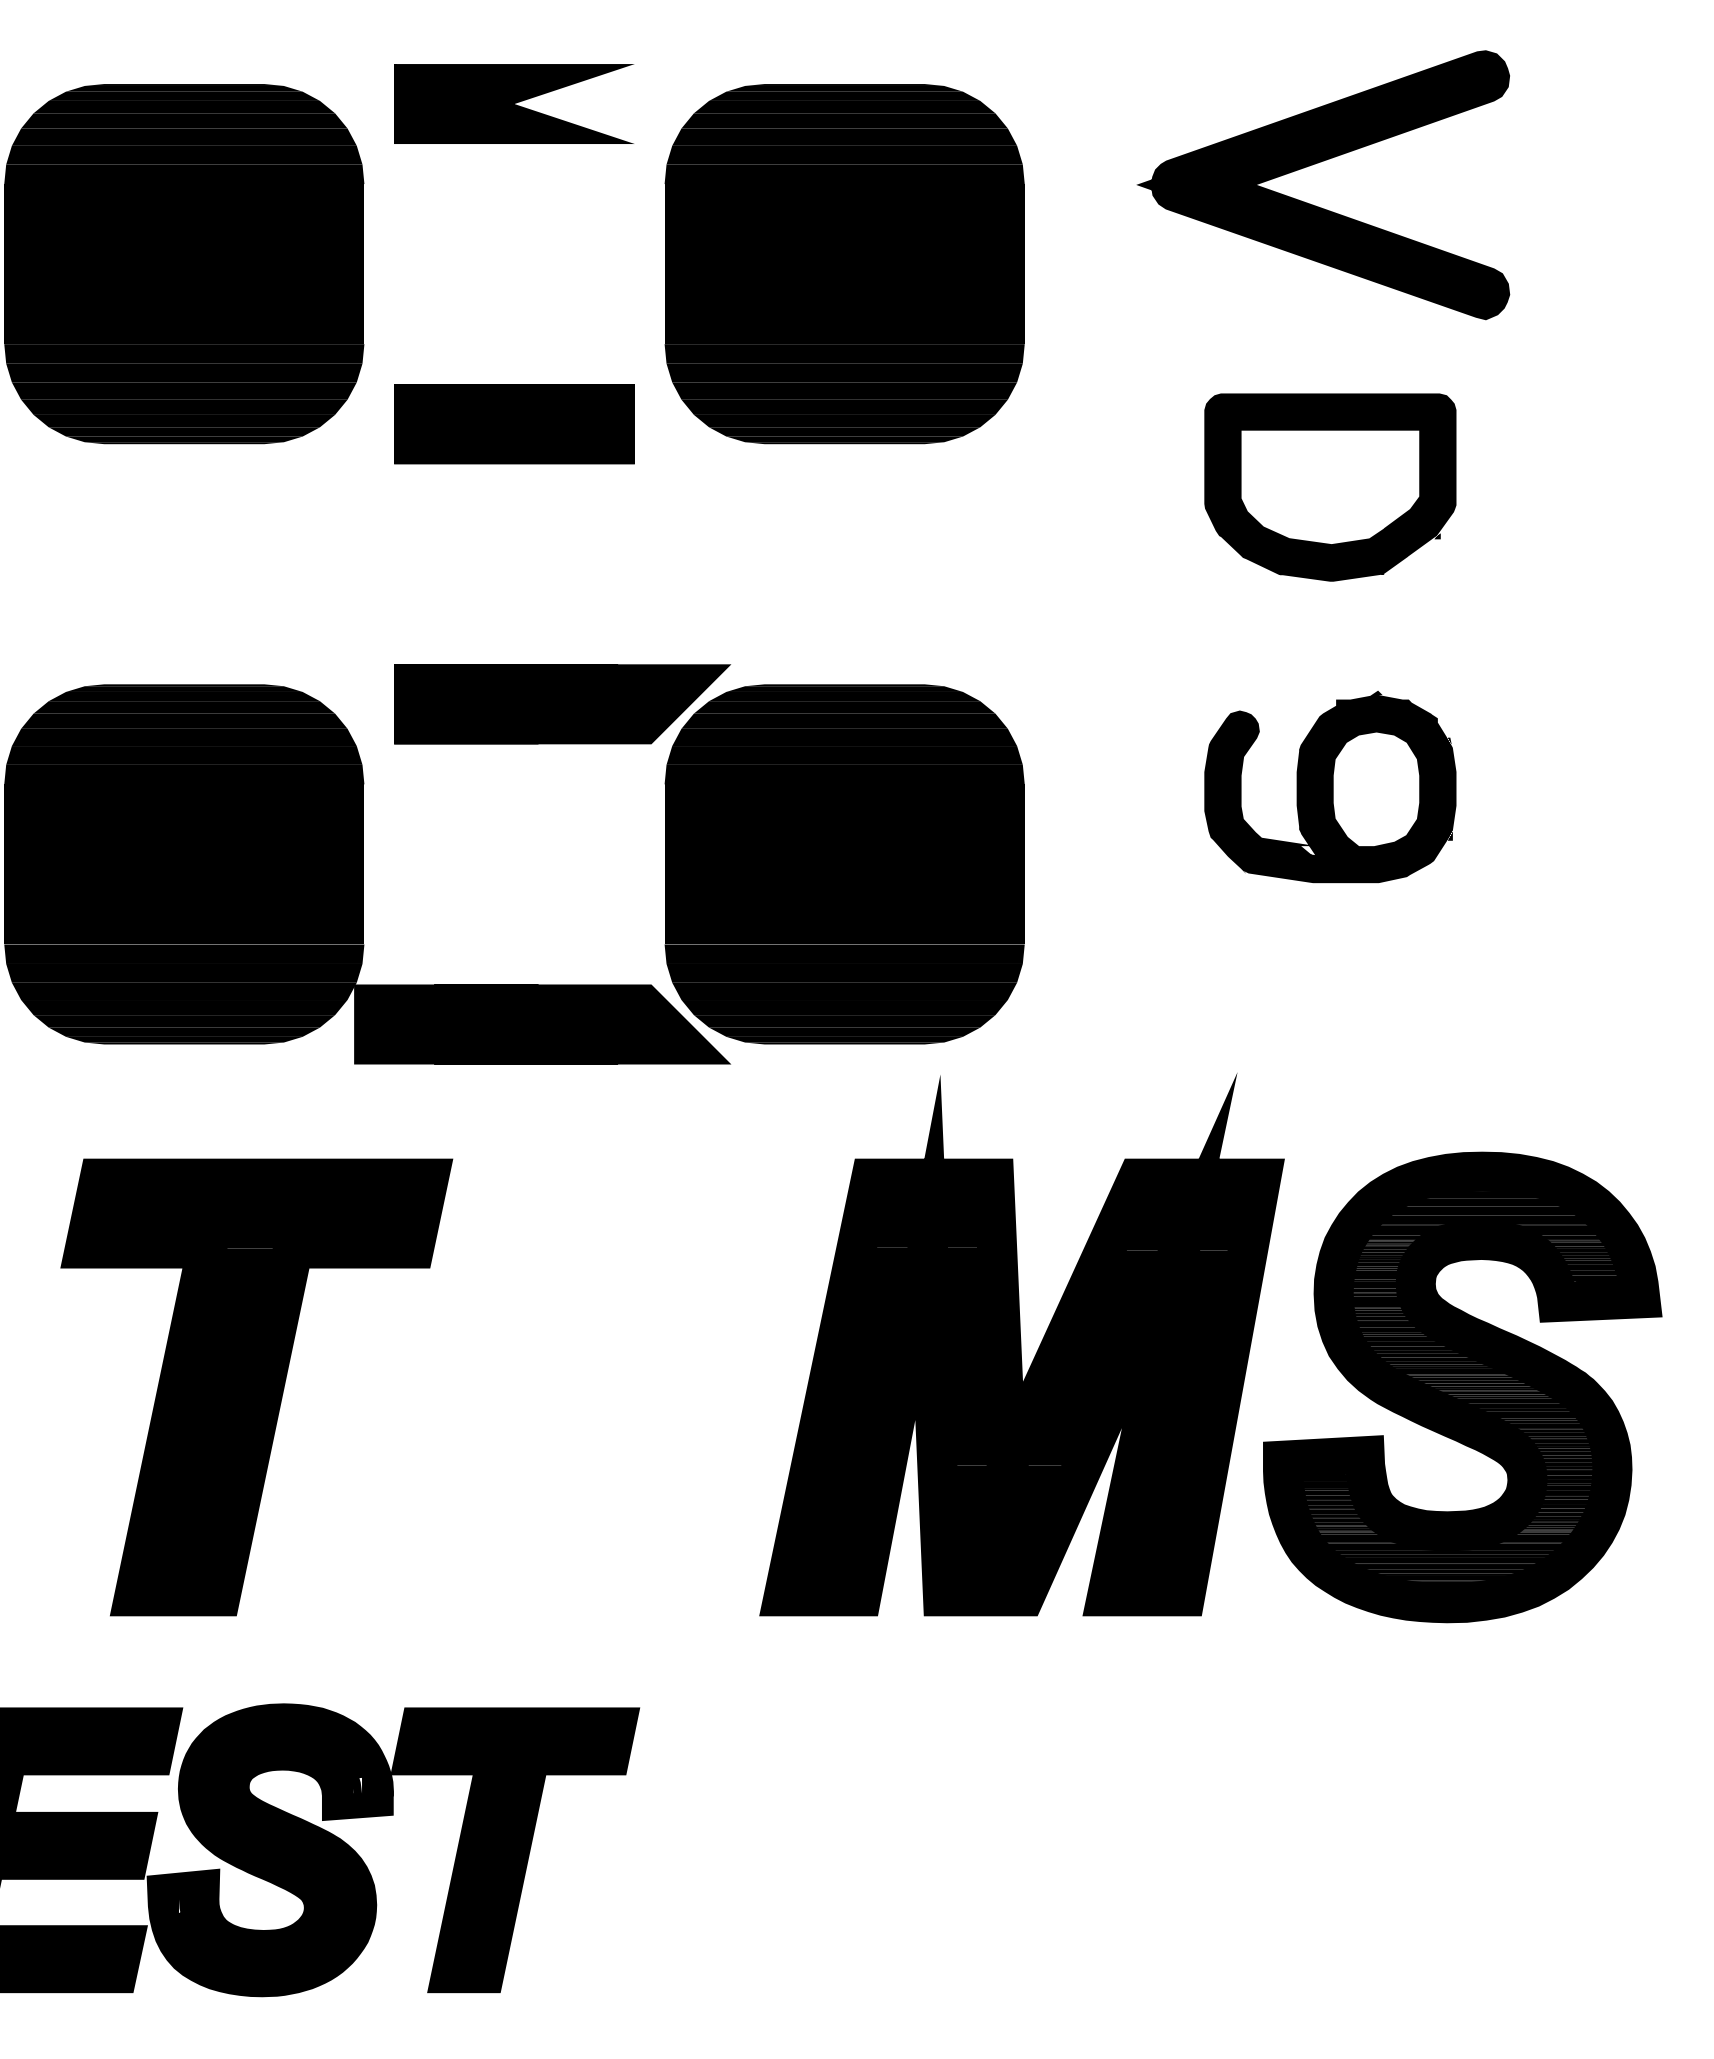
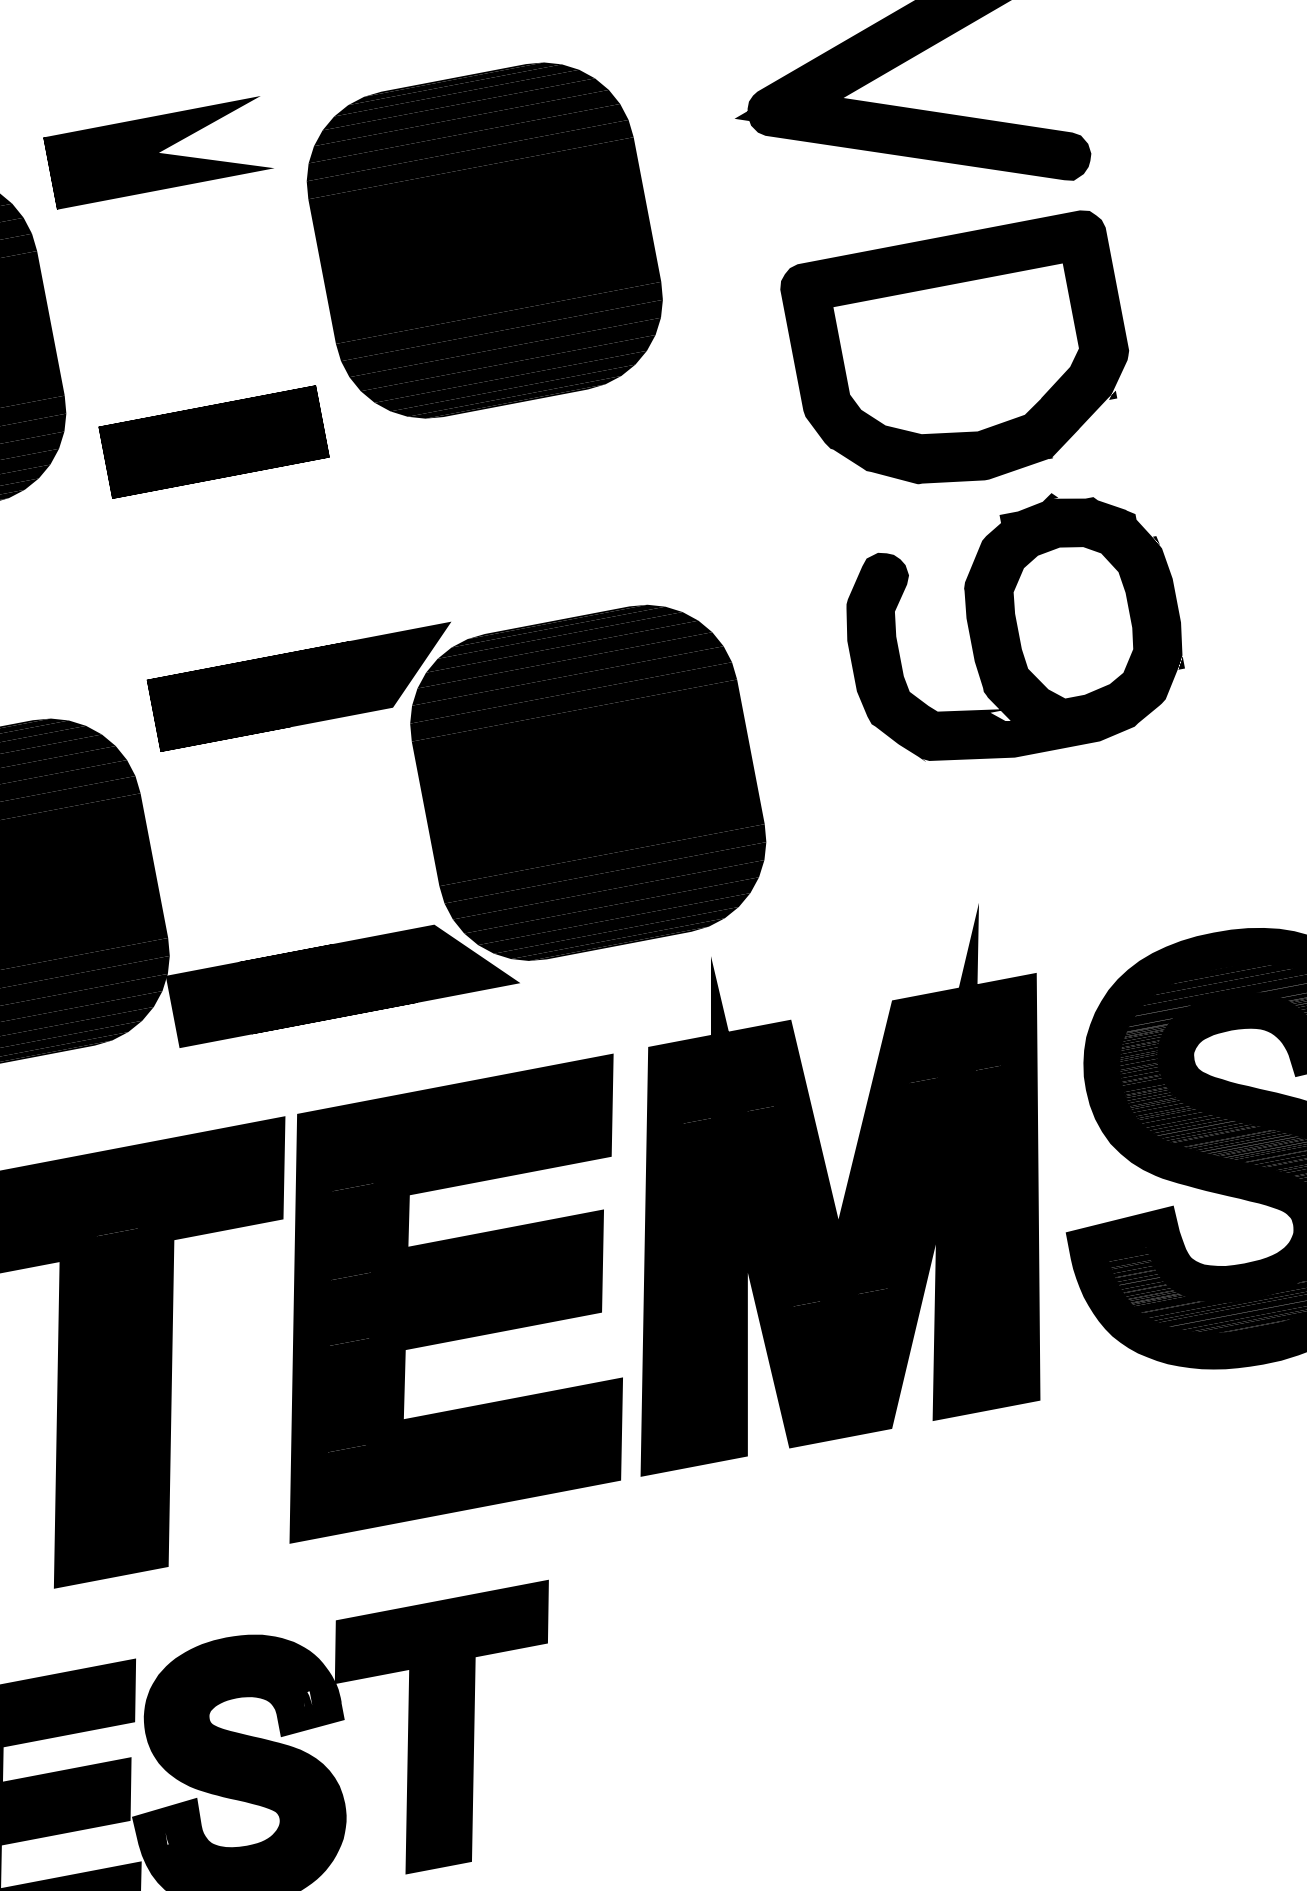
part: (1330, 487) -> (962, 358), size x1.43
part: (1330, 786) -> (1013, 628), size x1.43
part: (593, 1387) -> (451, 1298), added

